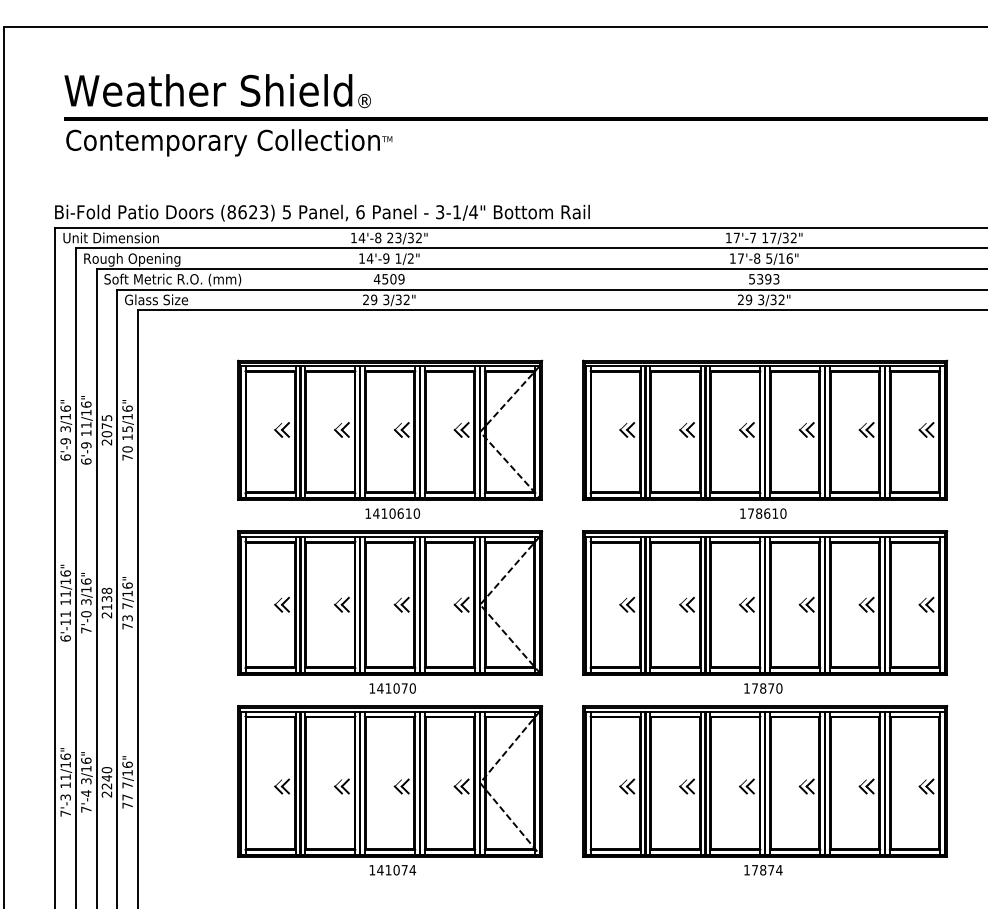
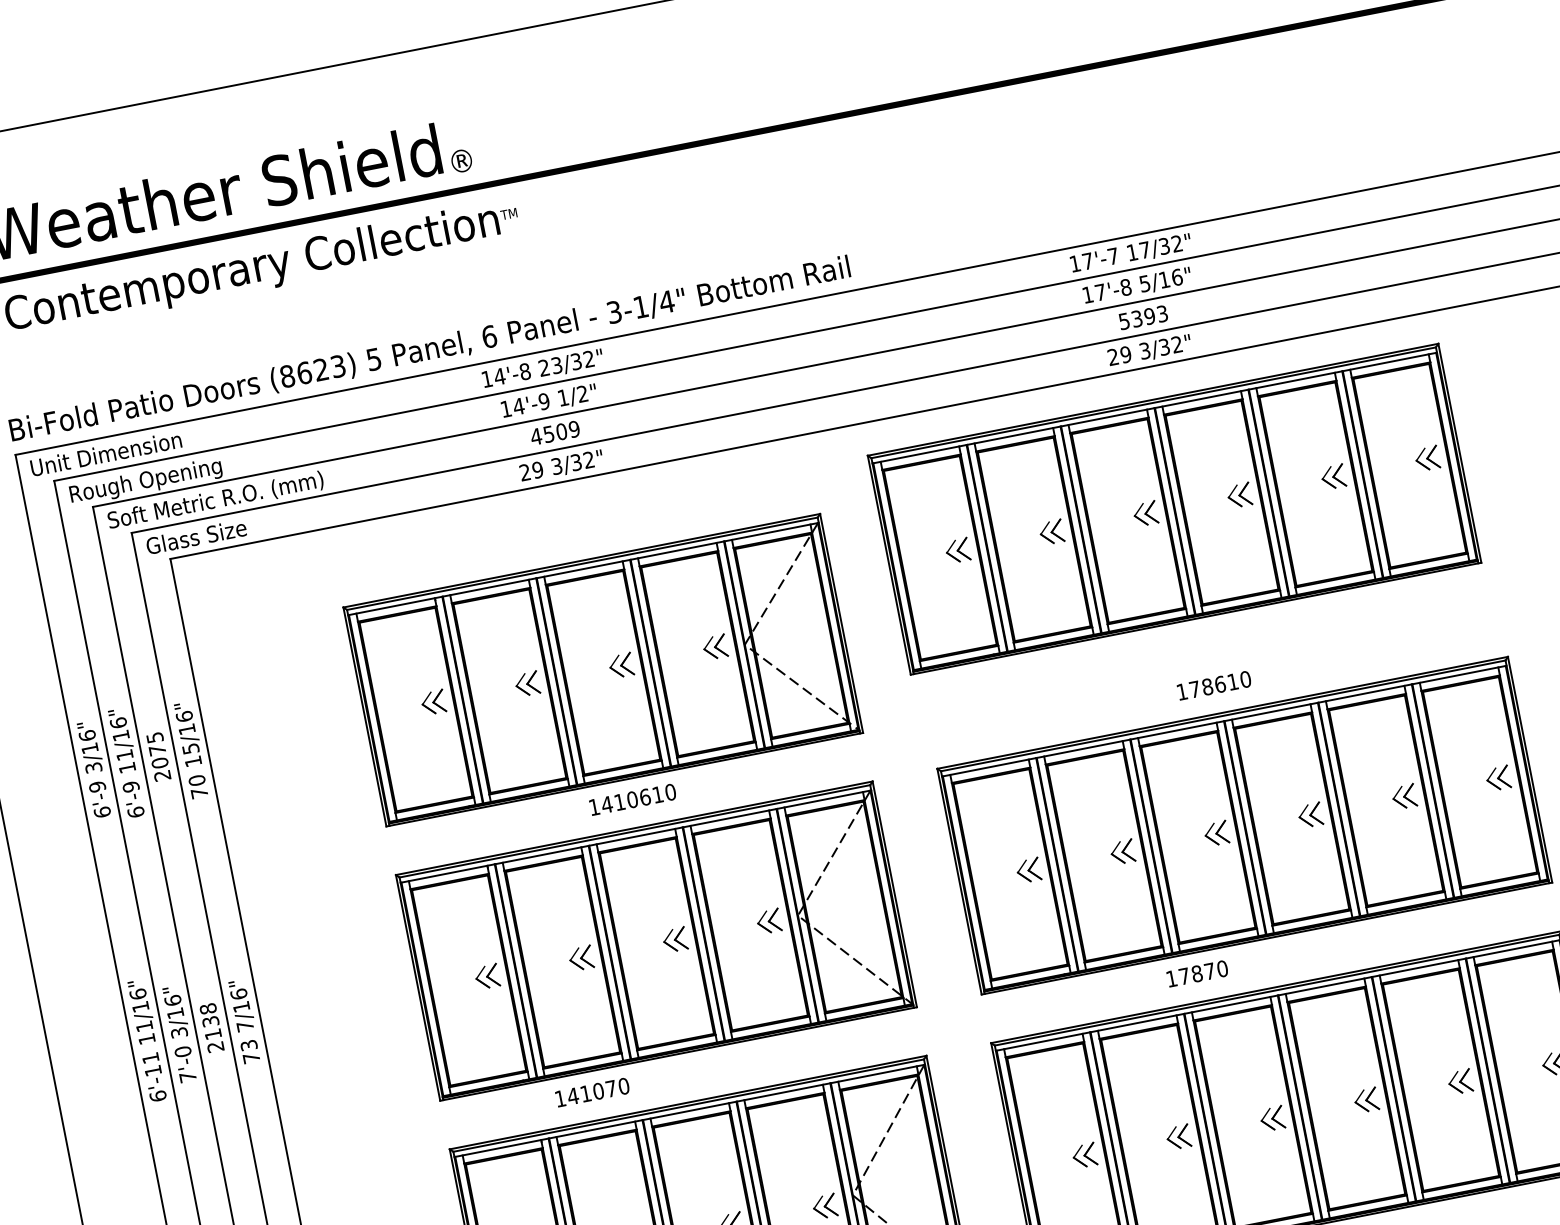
part: (765, 429) -> (1174, 507), moved
text: (392, 688) -> (592, 1092), moved
text: (763, 688) -> (1197, 973), moved

